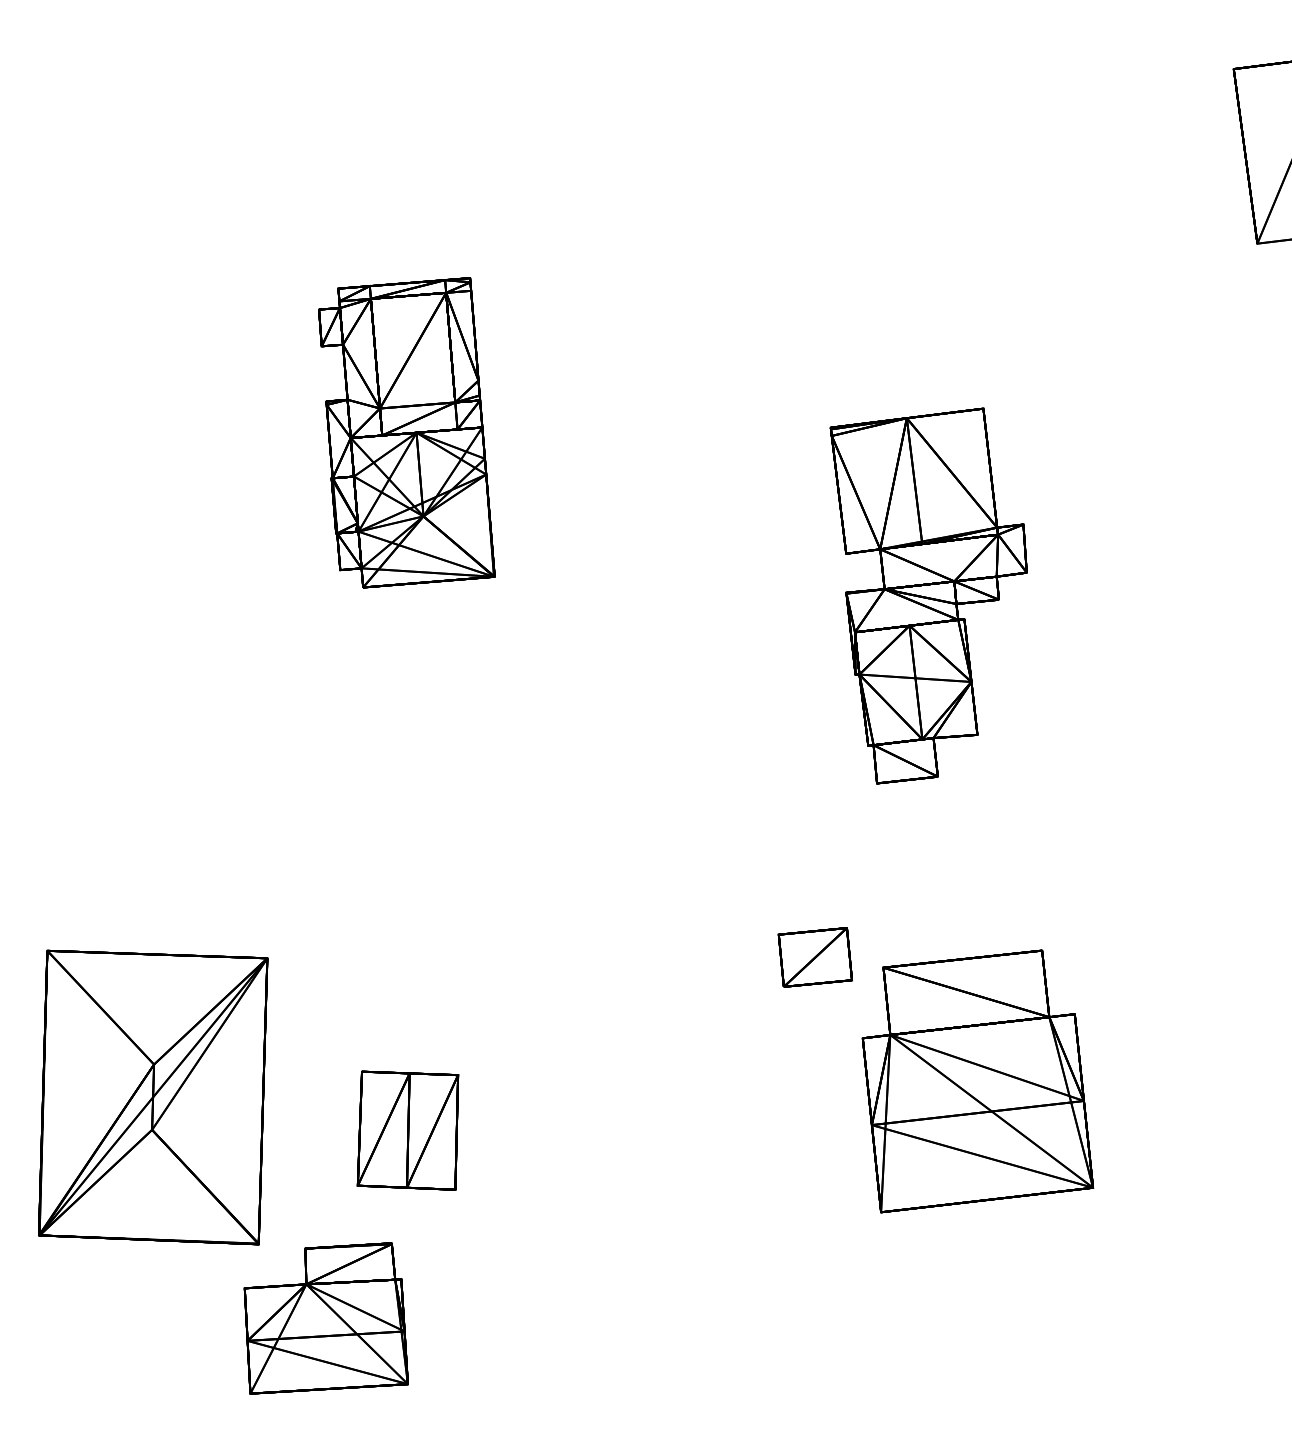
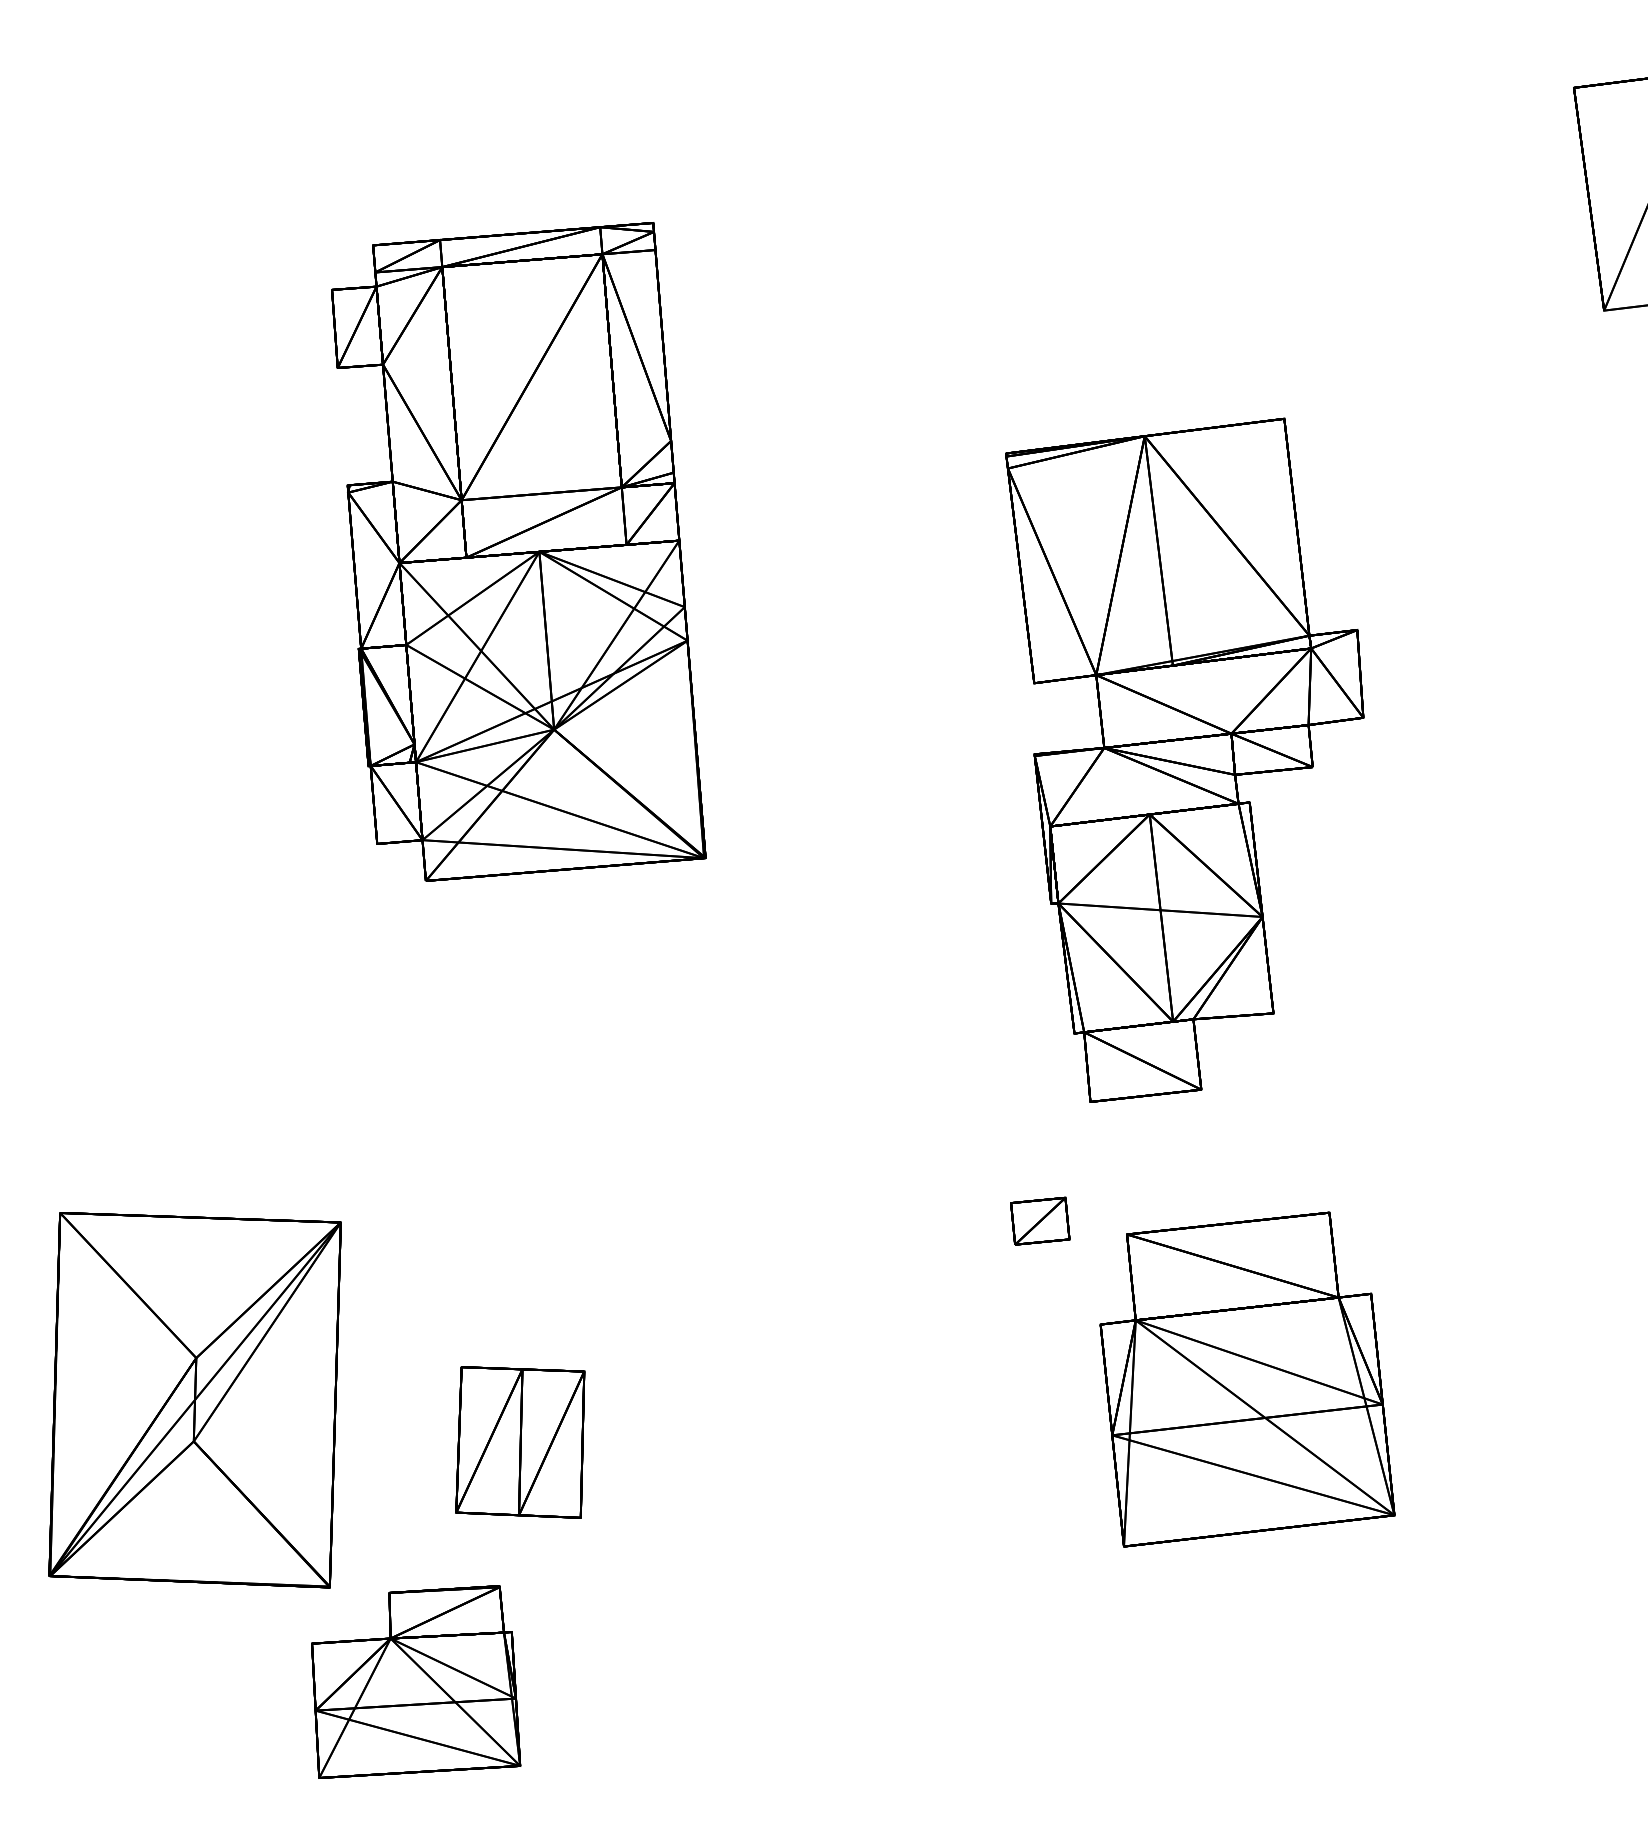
part: (406, 432) -> (518, 551), size x1.67
part: (928, 595) -> (1184, 759), size x1.43
part: (815, 956) -> (1040, 1220), size x0.62

